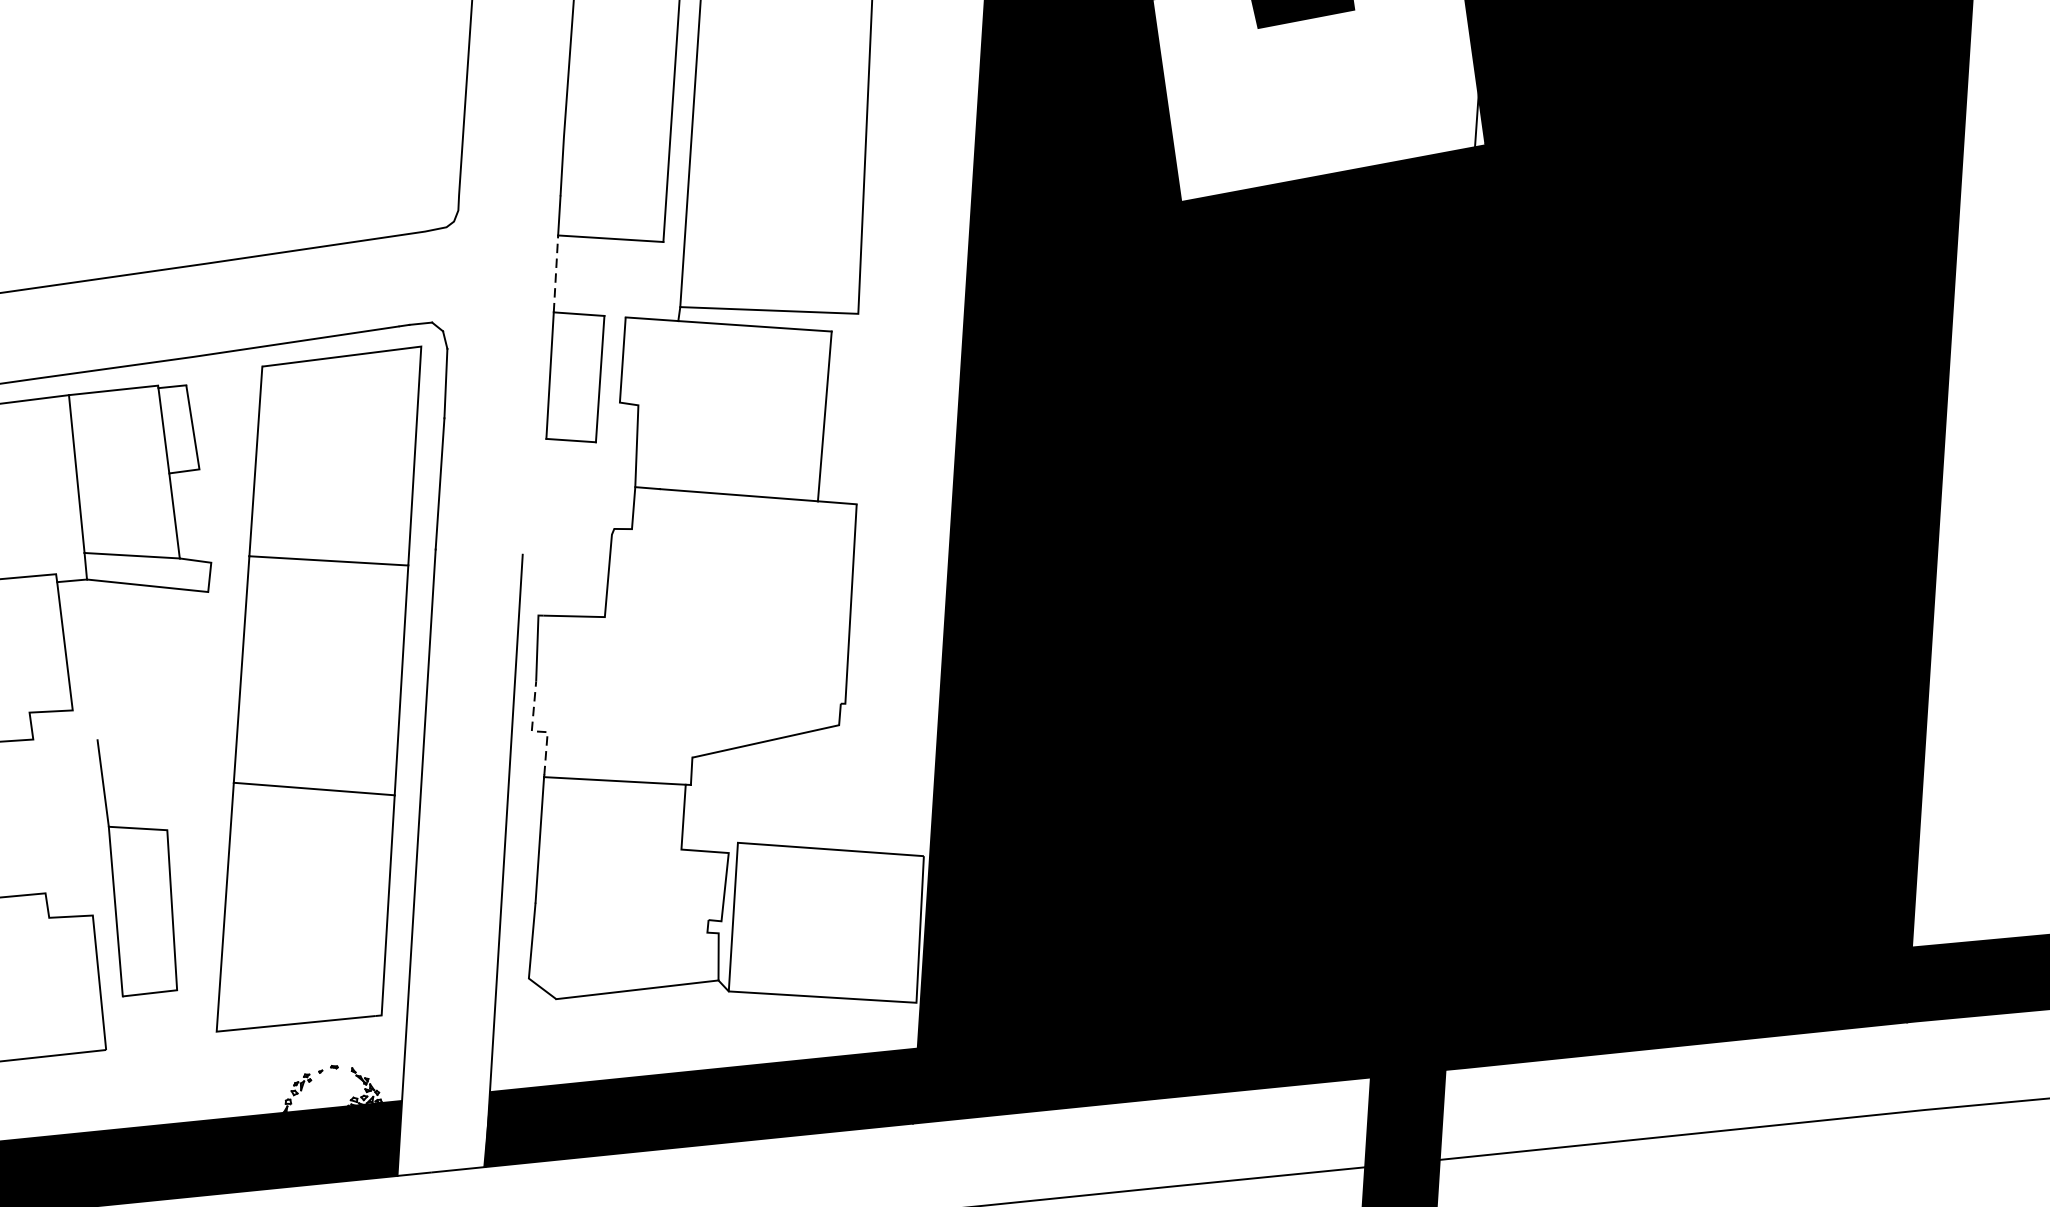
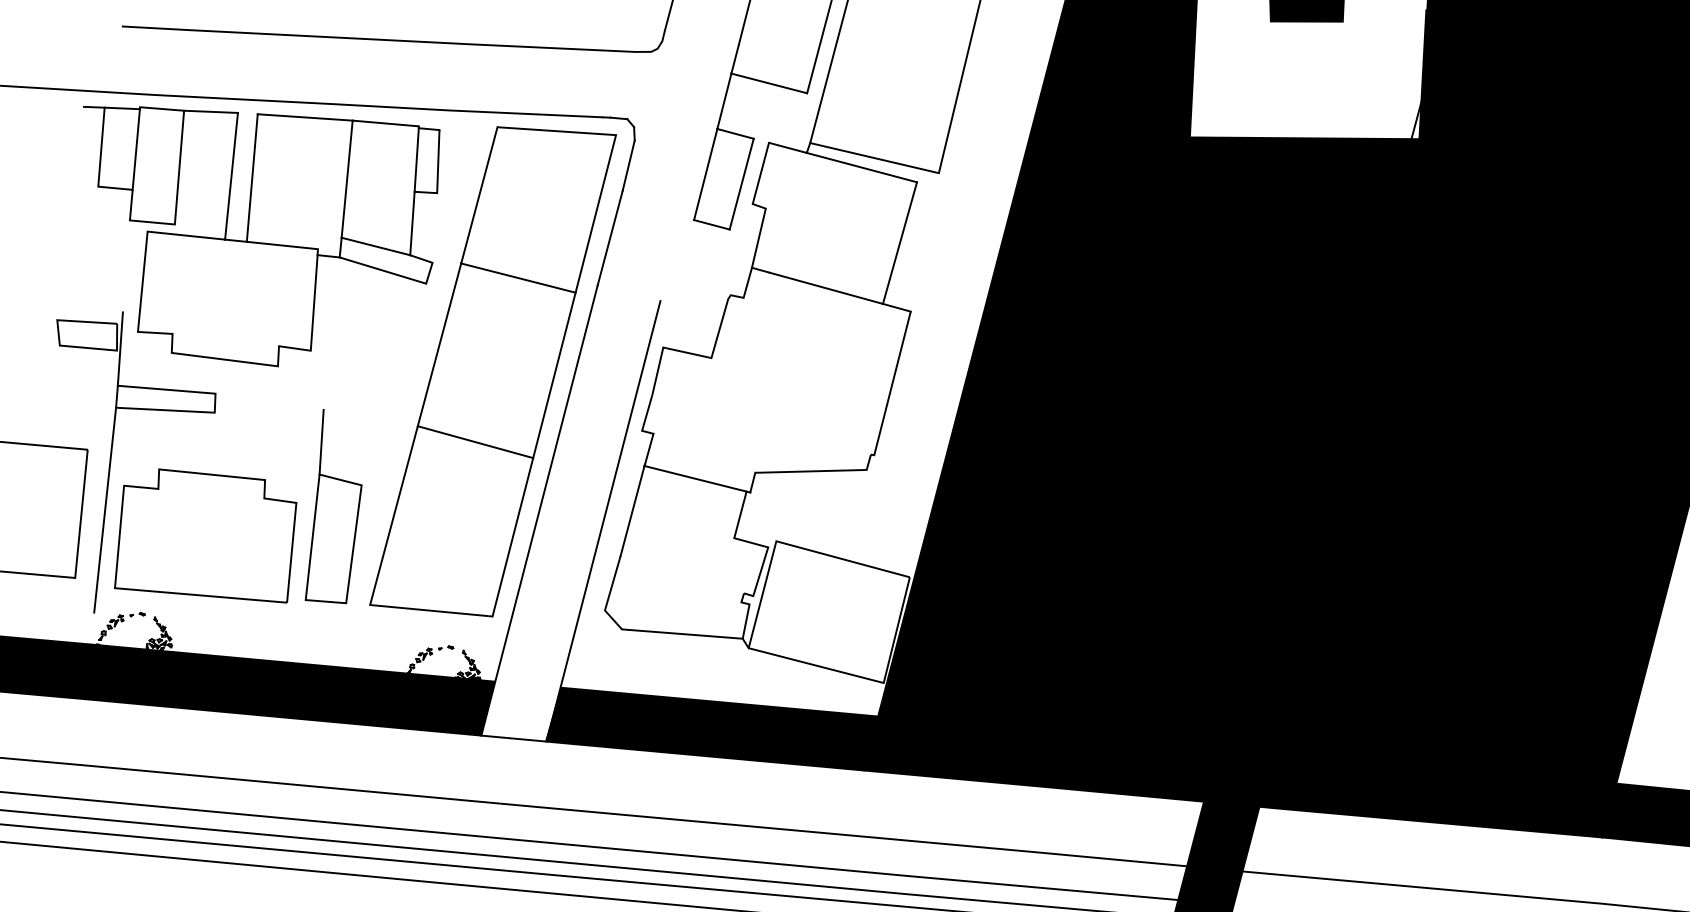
line: (556, 274) -> (724, 101), dashed -> solid
line: (535, 731) -> (644, 431), dashed -> solid
part: (135, 865) -> (333, 506), moved

